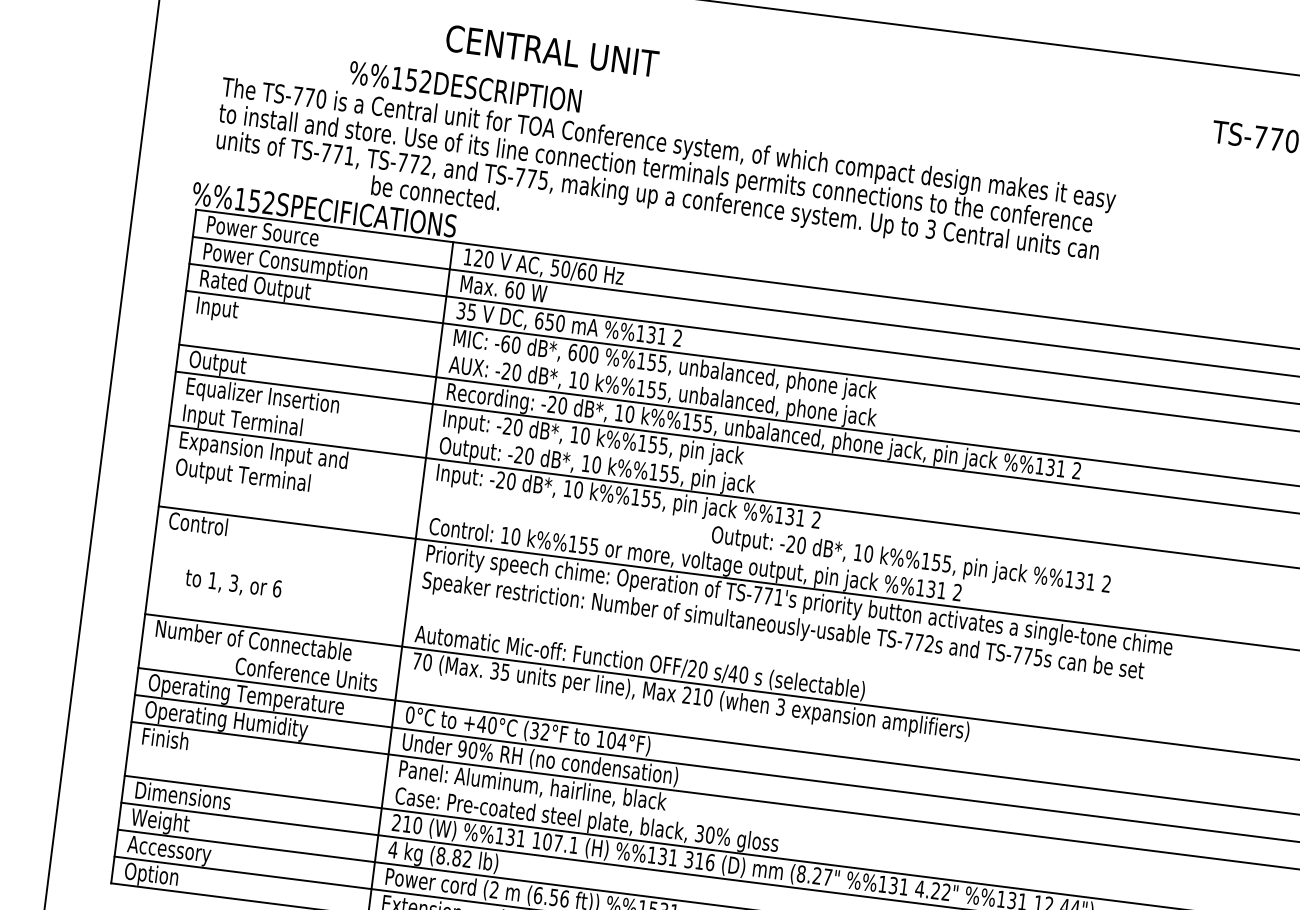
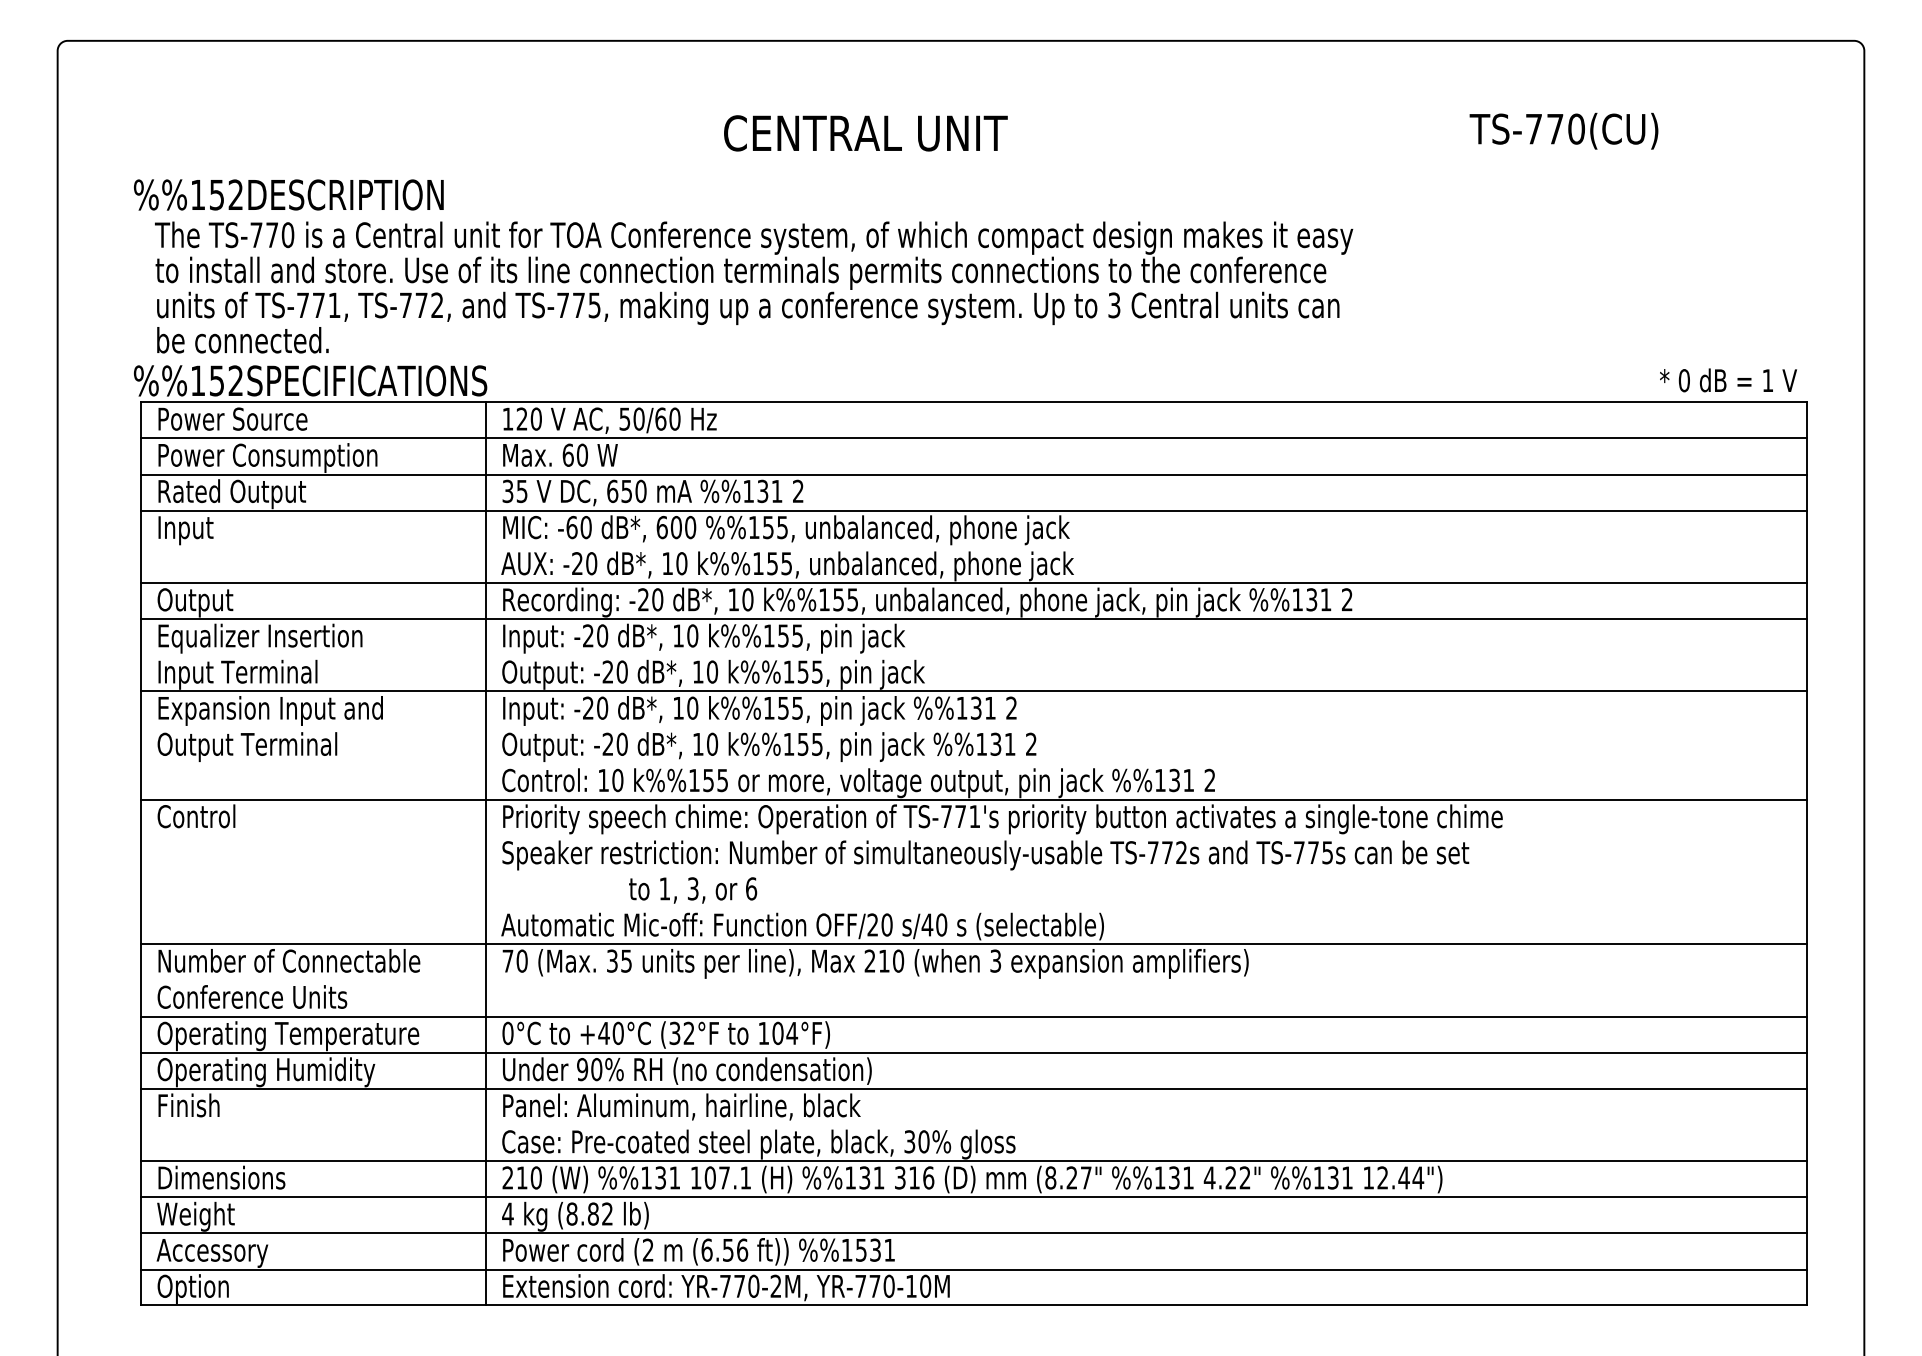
text: (552, 51) -> (865, 133), moved
text: (465, 86) -> (288, 194), moved
text: (435, 193) -> (242, 340), moved
text: (911, 561) -> (769, 746), moved
text: (233, 584) -> (693, 890), moved
text: (306, 674) -> (252, 996), moved

